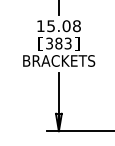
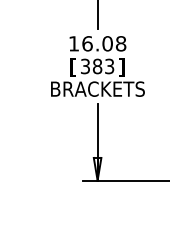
text: (51, 25) -> (87, 43), 15.08 -> 16.08

